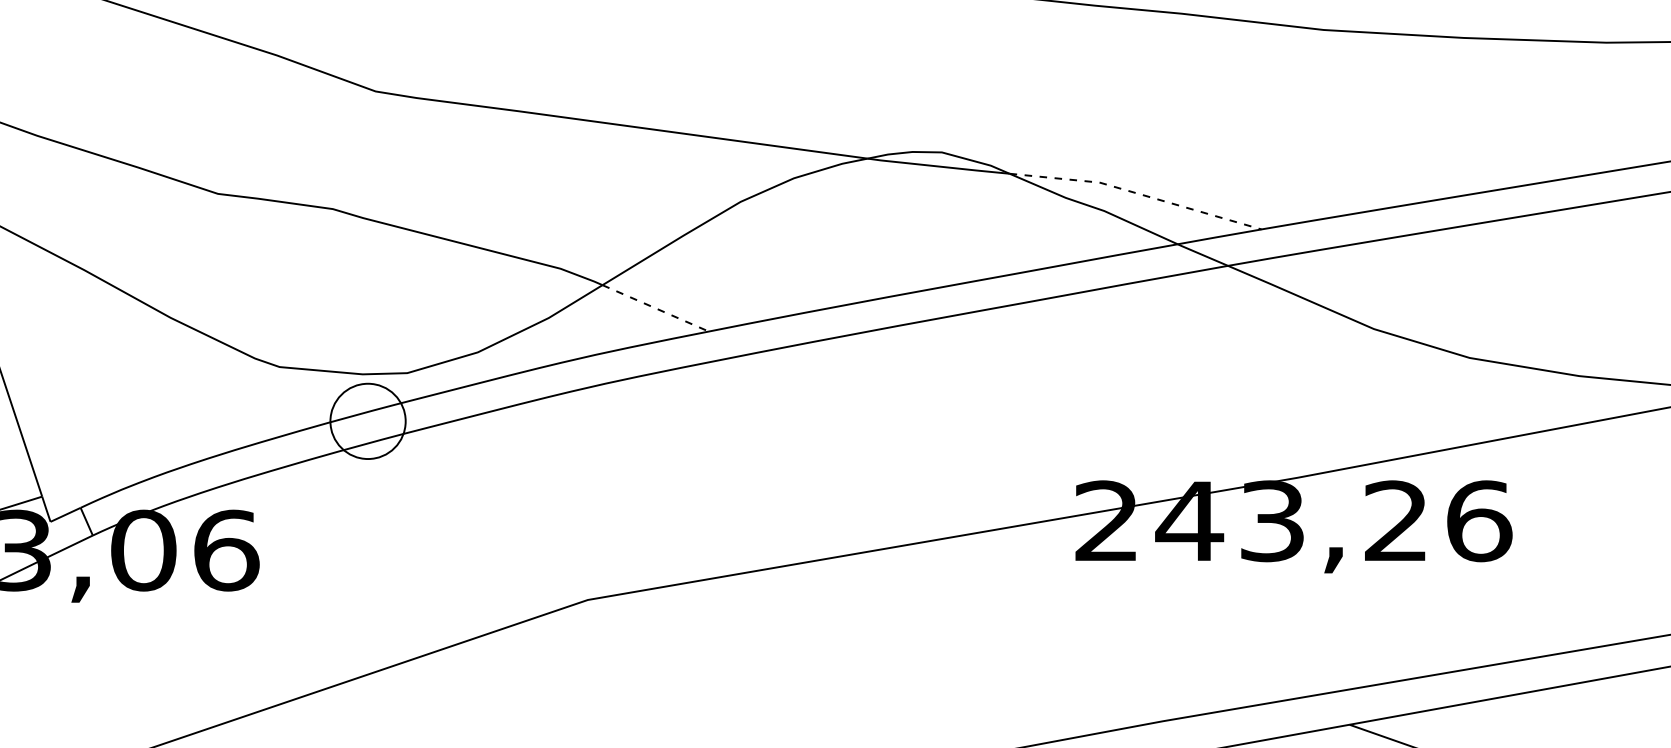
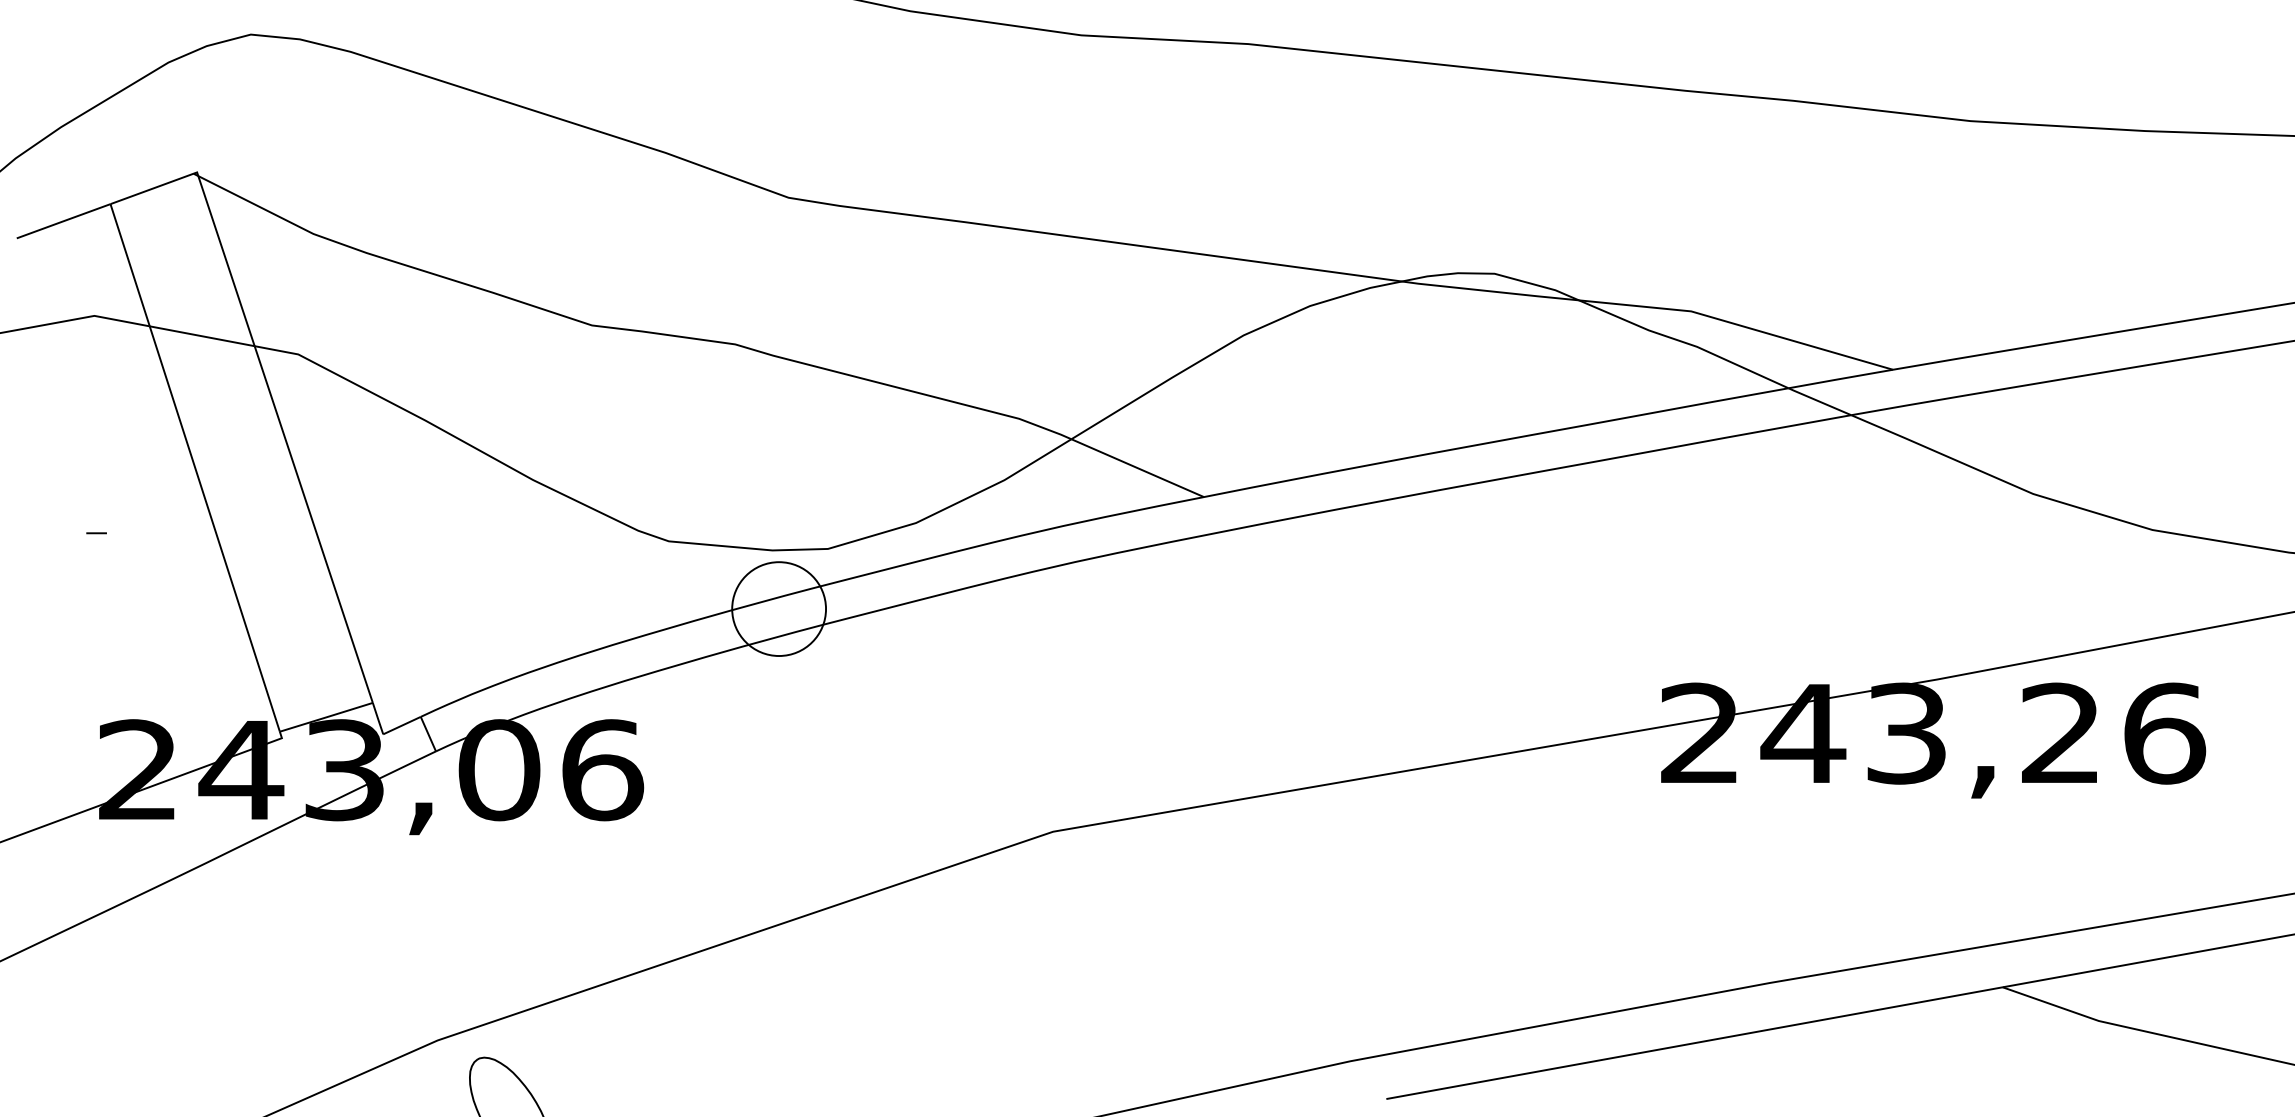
line: (1136, 193) -> (1737, 324), dashed -> solid
line: (656, 308) -> (1138, 468), dashed -> solid

